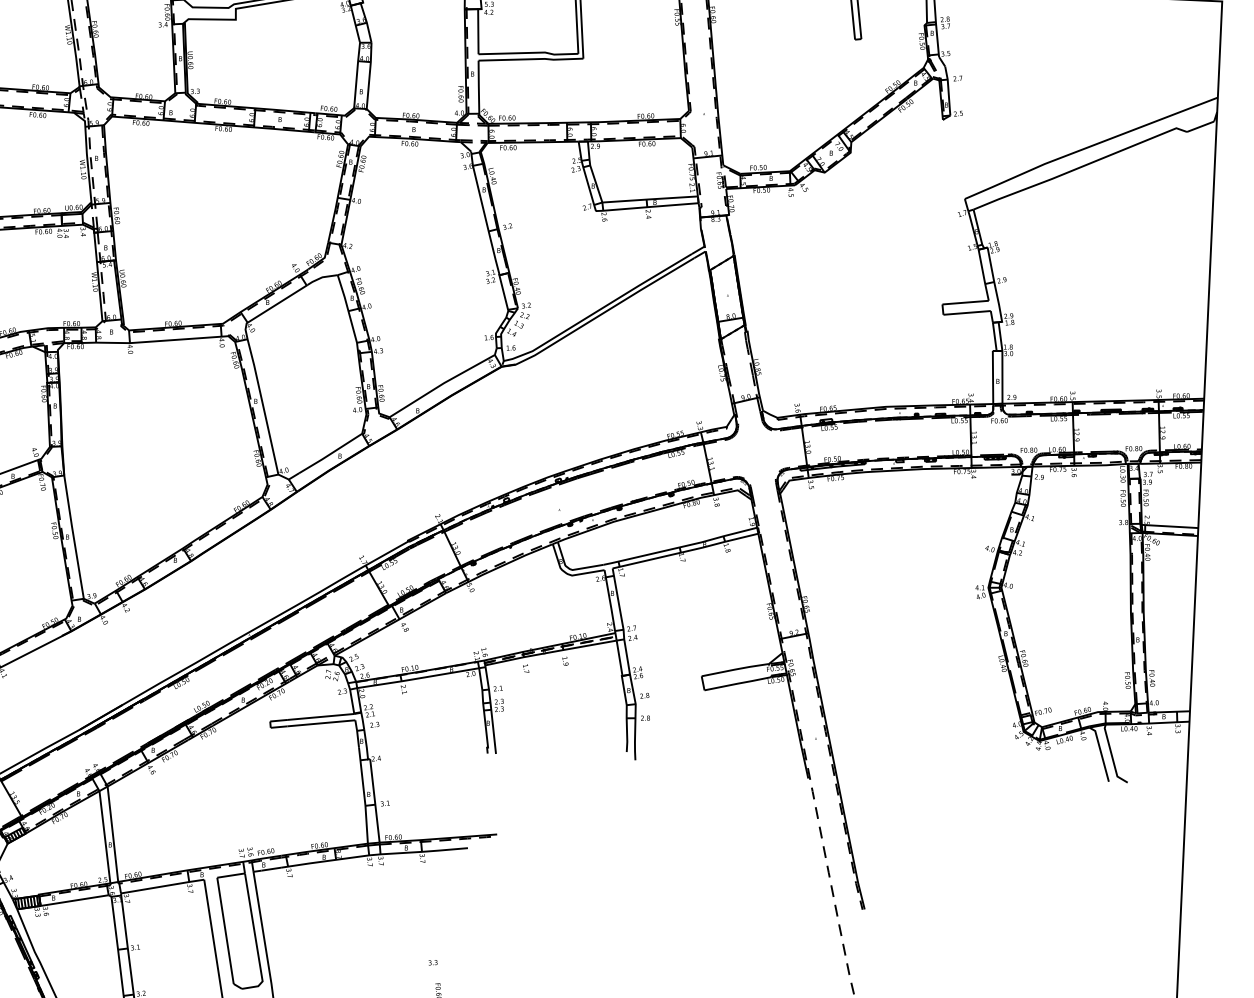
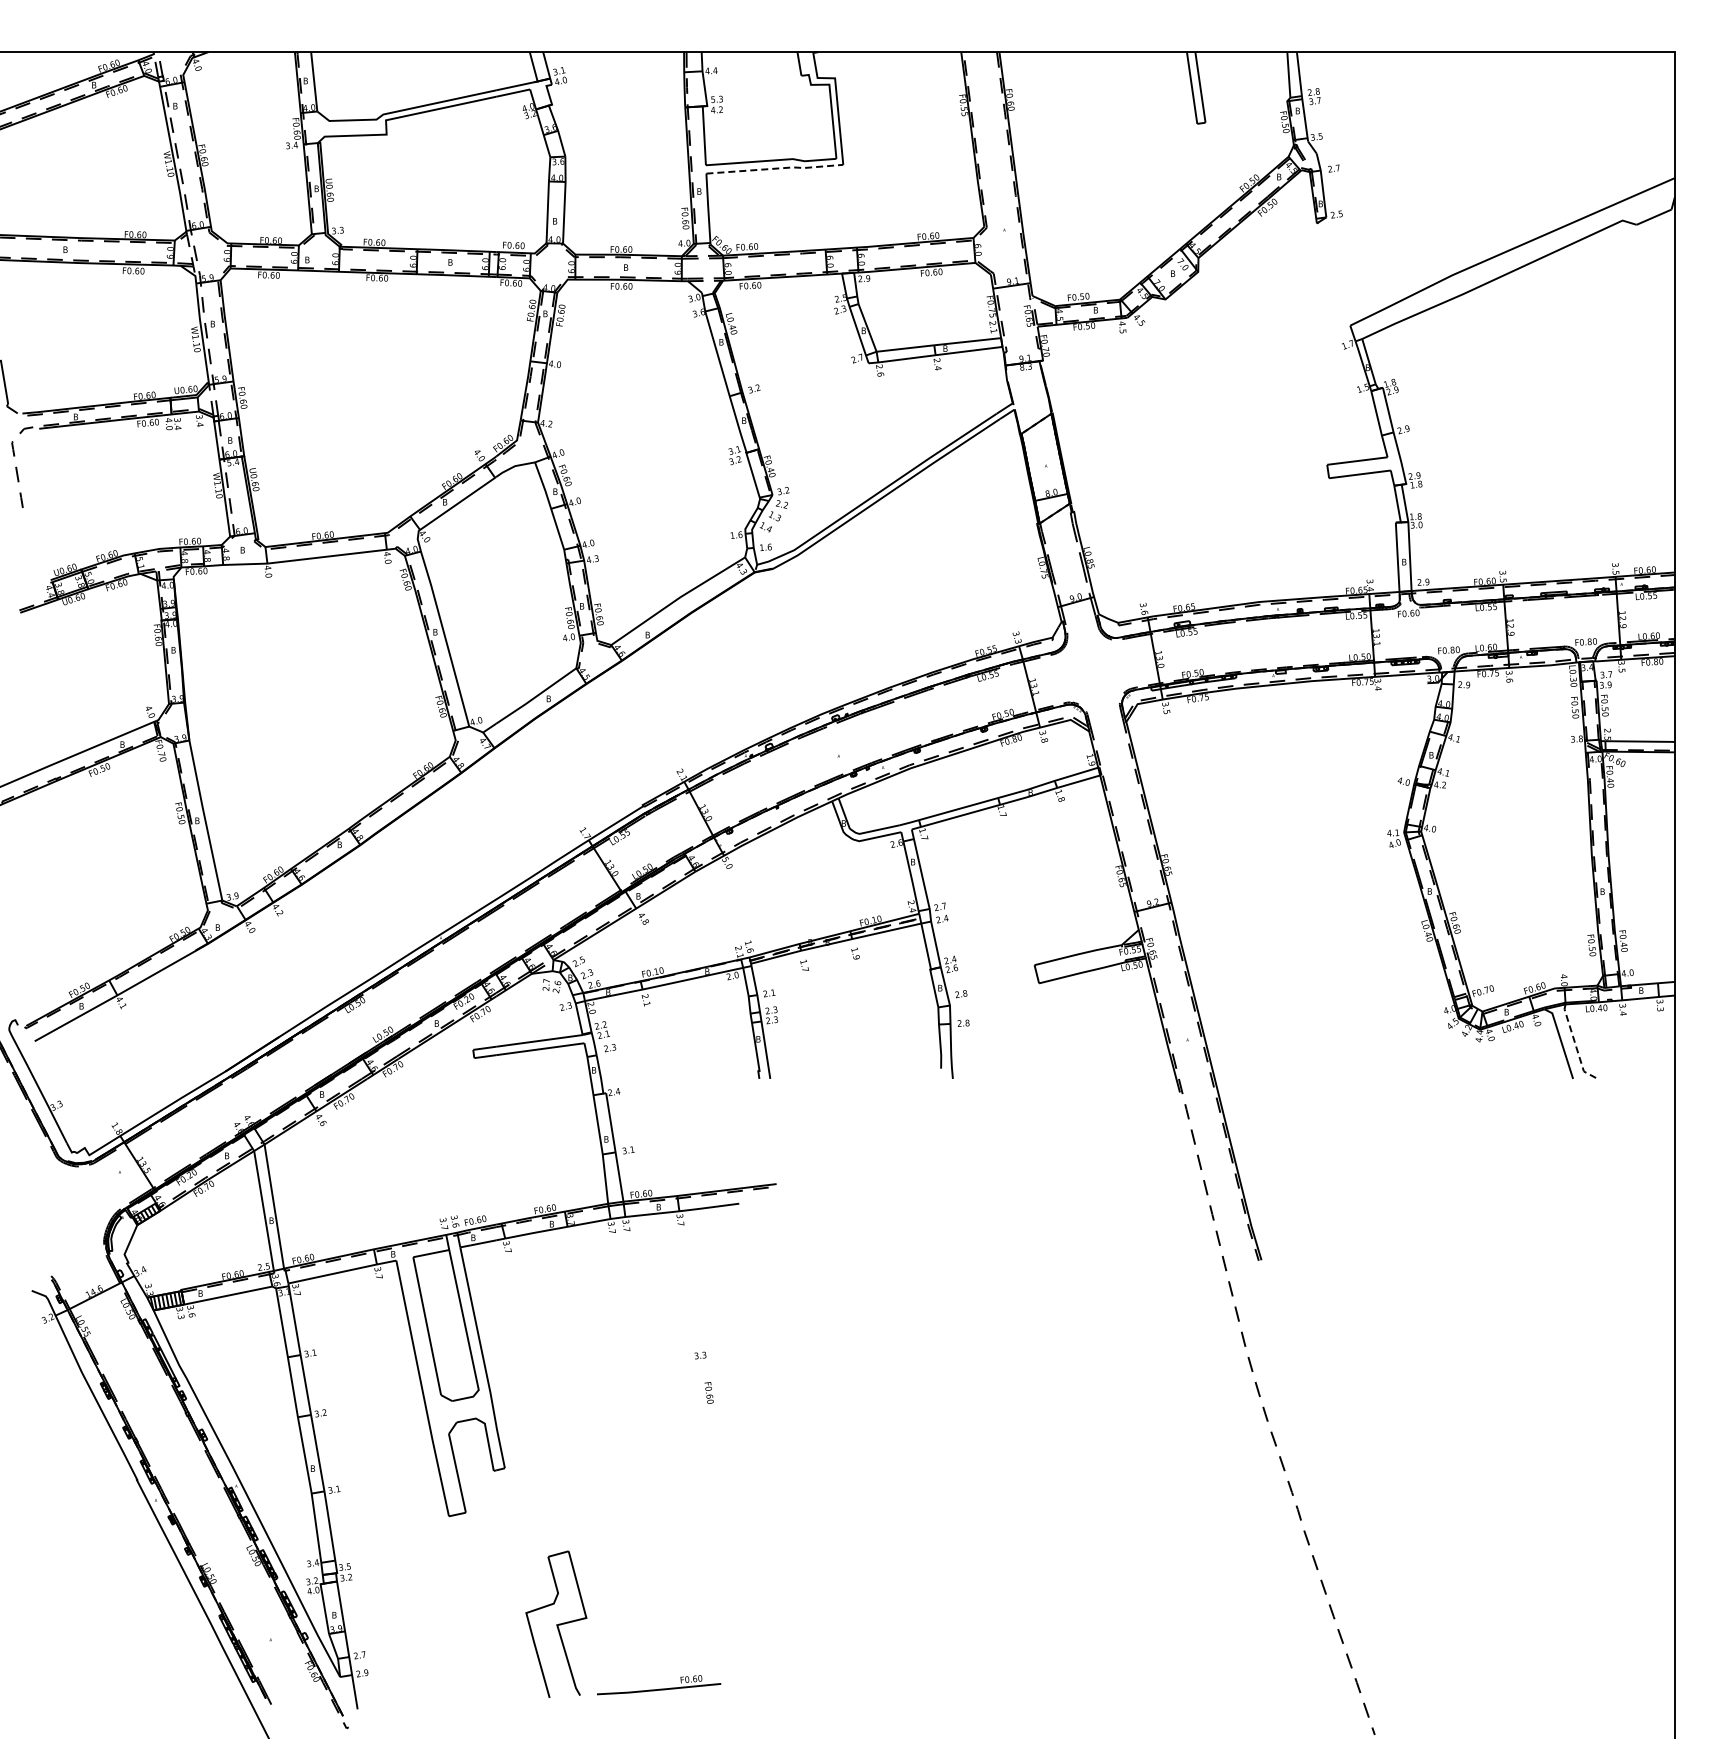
line: (533, 59) -> (777, 168), solid -> dashed
line: (1111, 757) -> (1575, 1046), solid -> dashed

